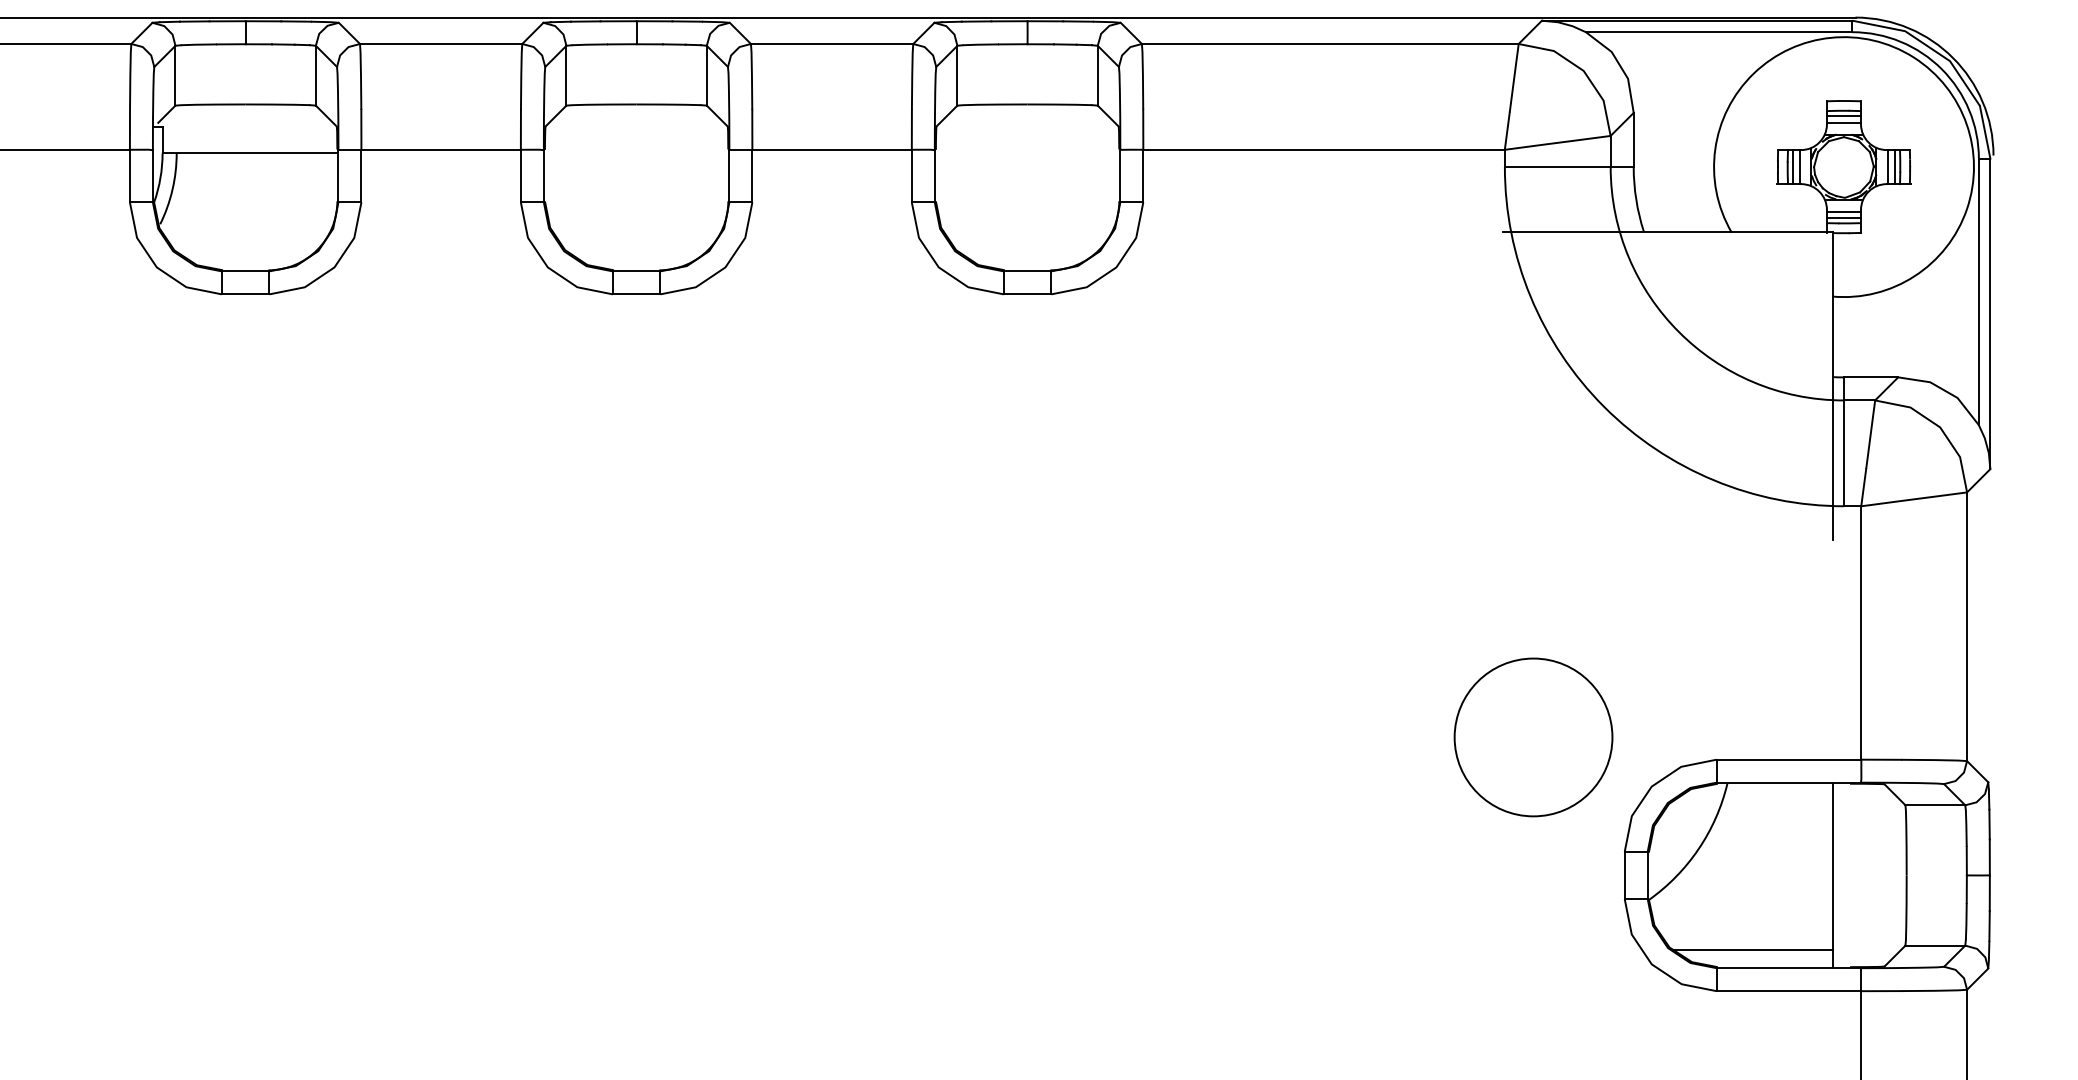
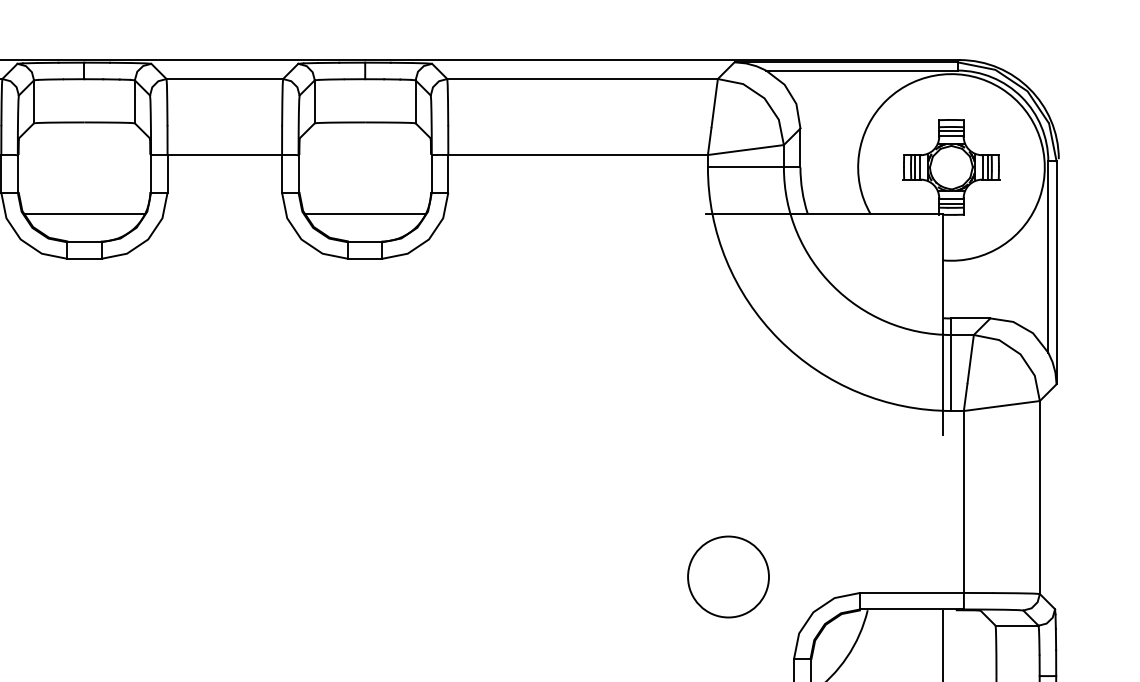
line: (636, 231) -> (84, 213), added
line: (1027, 231) -> (365, 213), added
circle: (1533, 737) -> (728, 577), size x0.71

